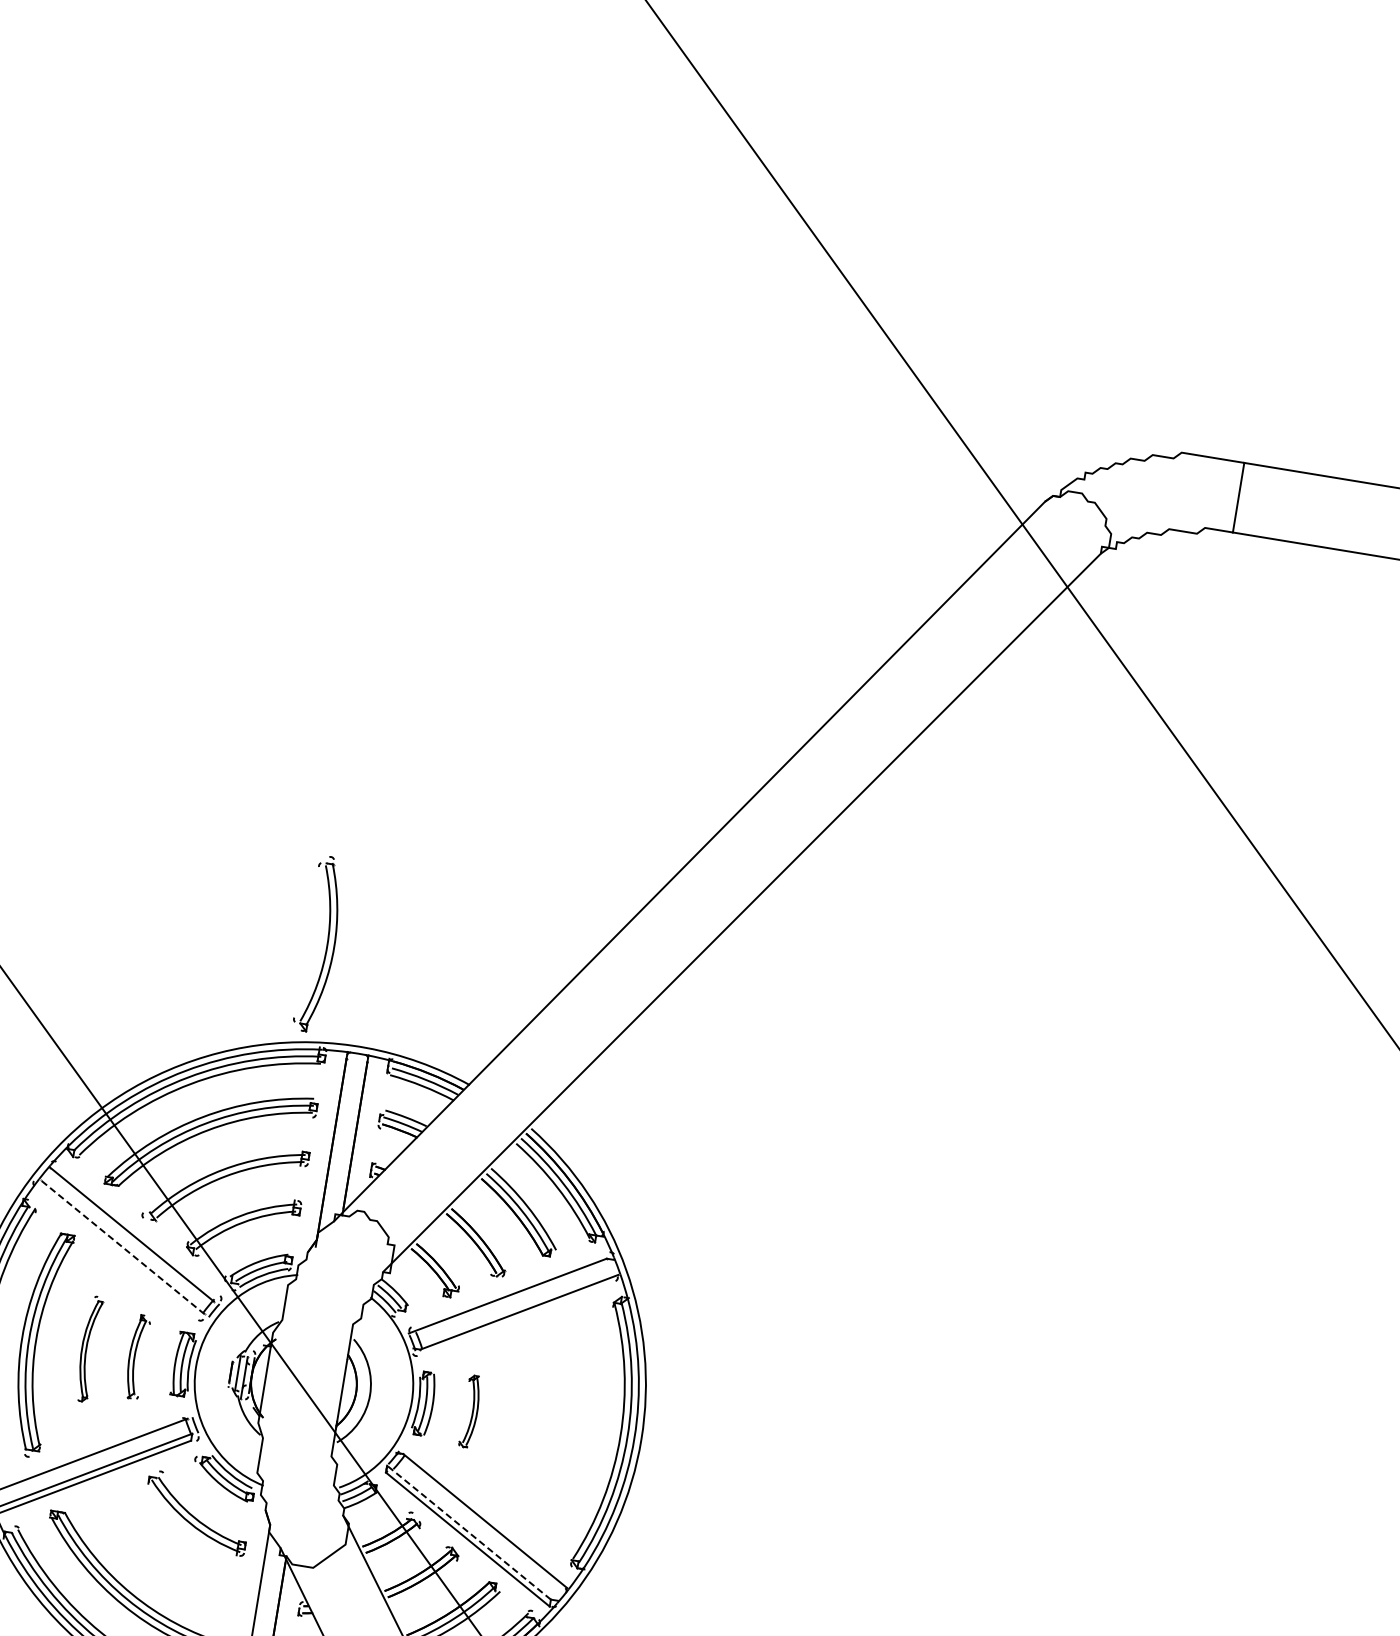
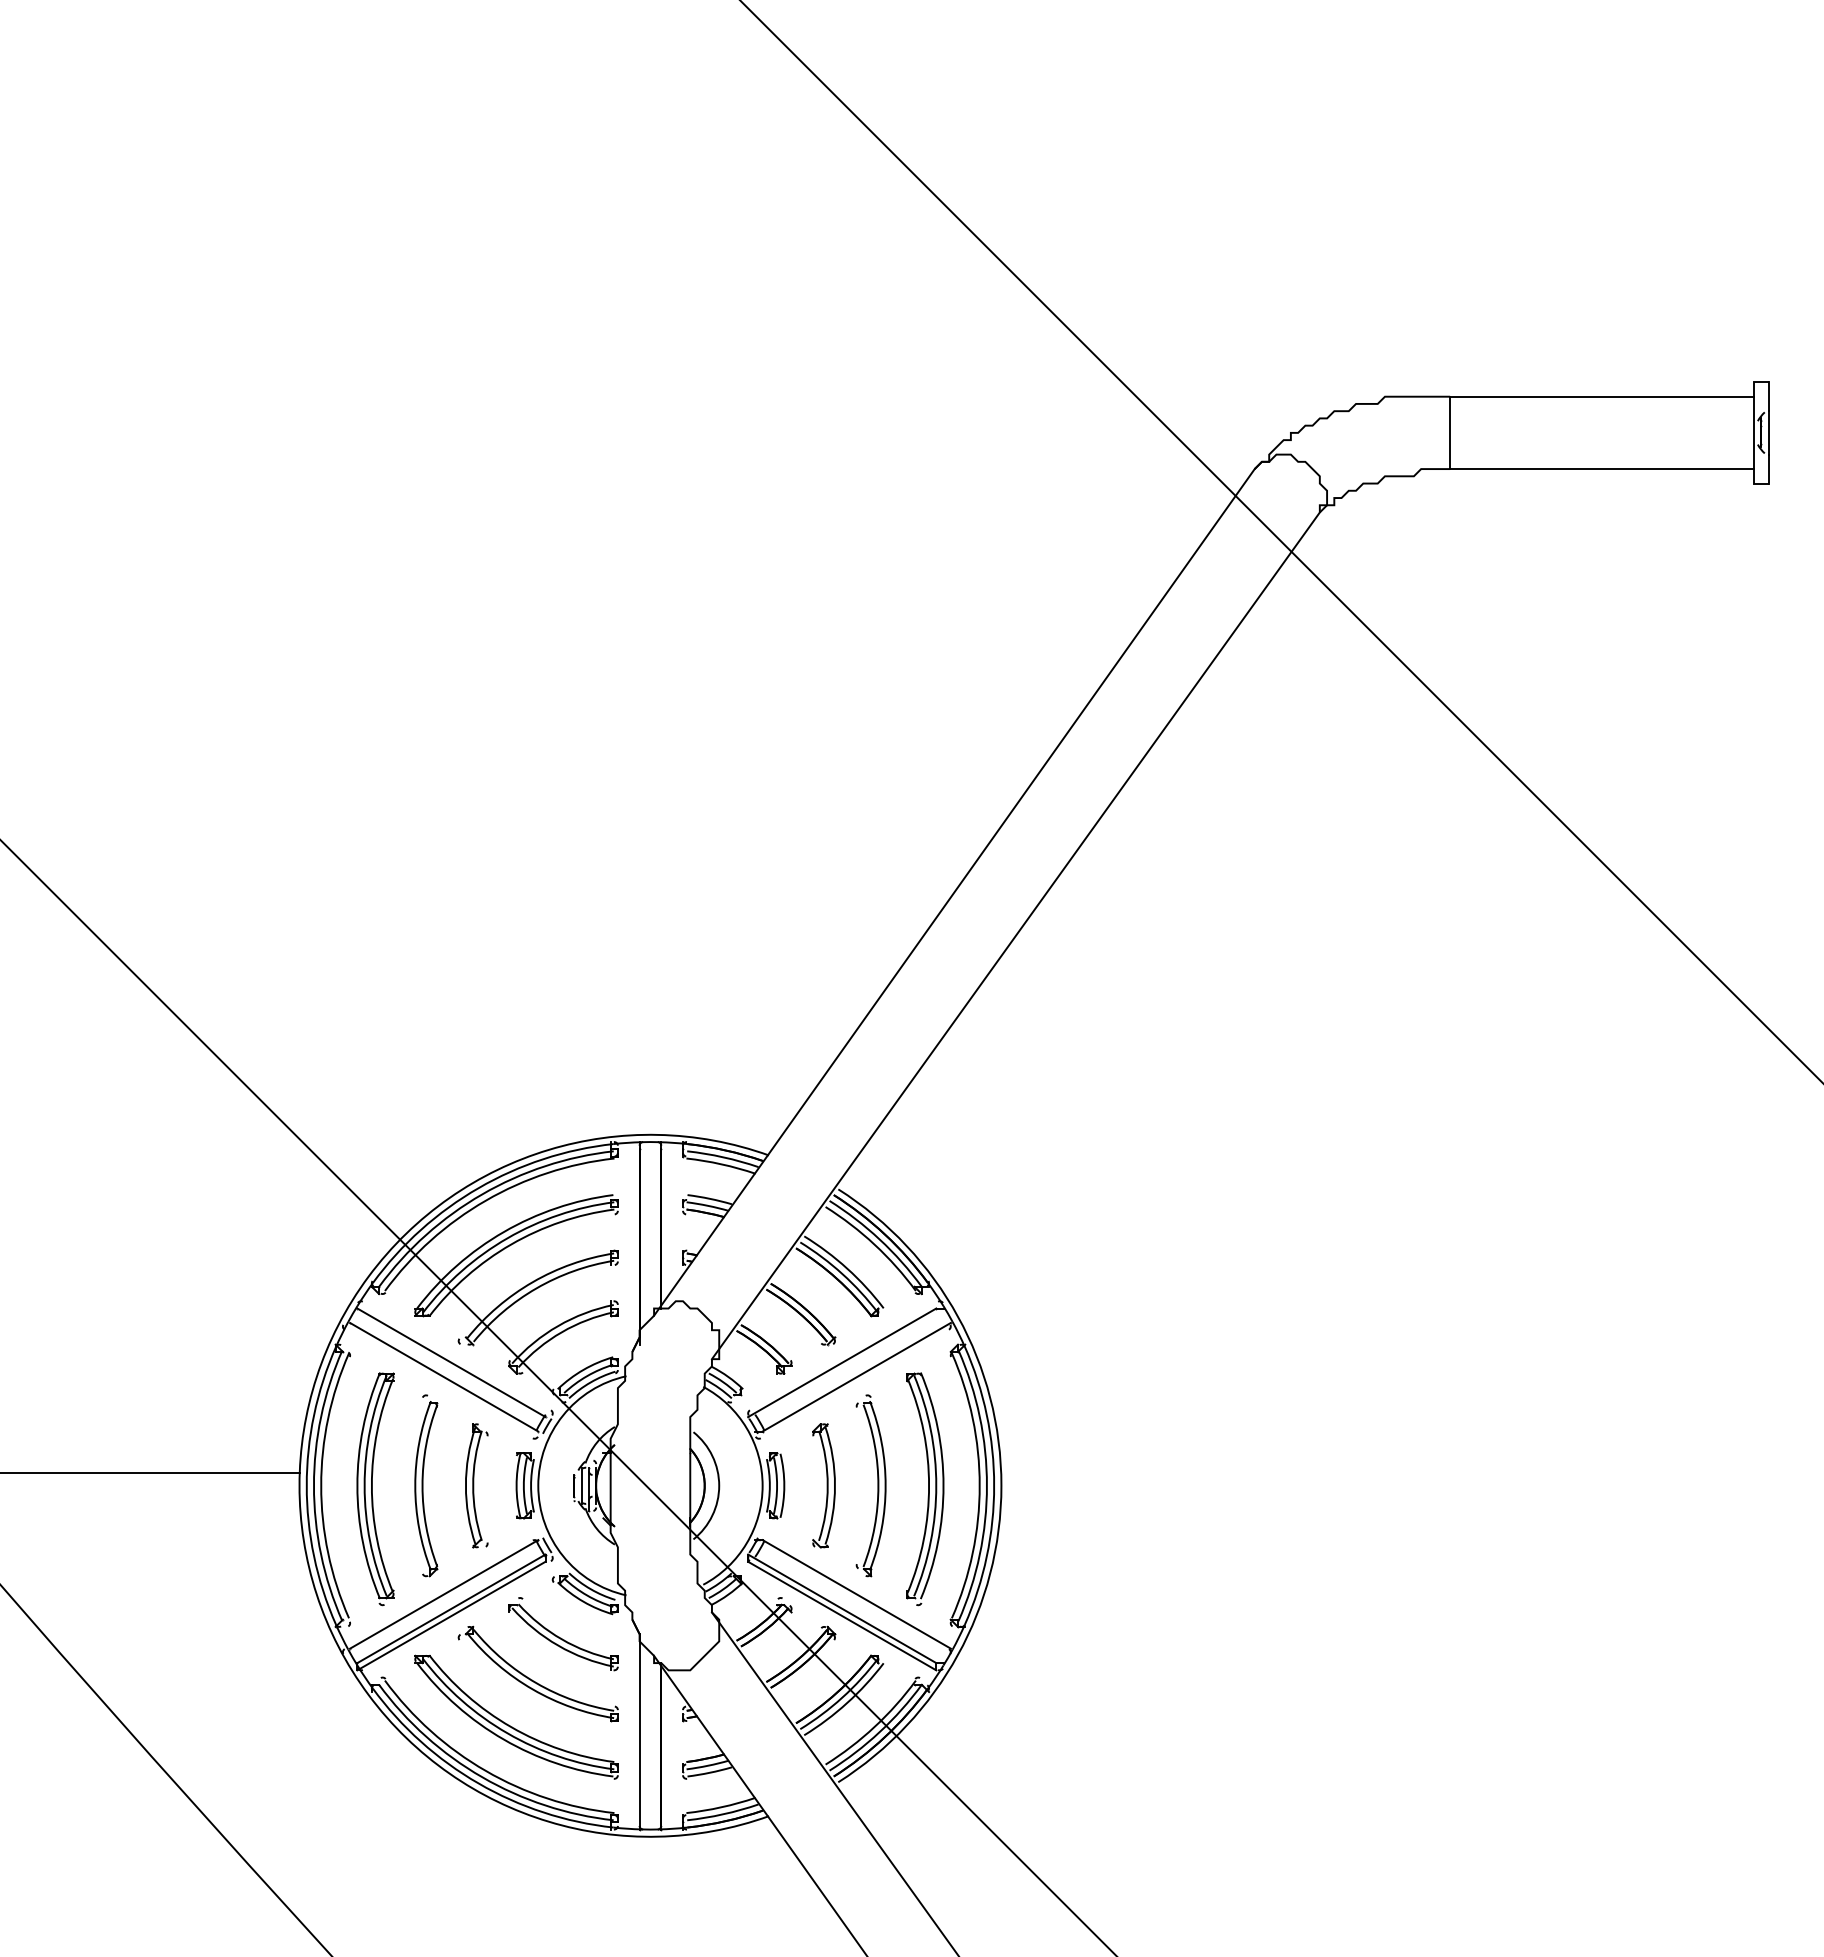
part: (326, 945) -> (877, 1485), moved
line: (123, 1247) -> (444, 1377), dashed -> solid
part: (88, 1348) -> (426, 1485), size x1.67
part: (136, 1356) -> (476, 1485), size x1.43
part: (470, 1411) -> (823, 1485), size x1.67
part: (567, 1431) -> (925, 1489), added
line: (469, 1532) -> (842, 1608), dashed -> solid
part: (161, 1553) -> (534, 1680), added

